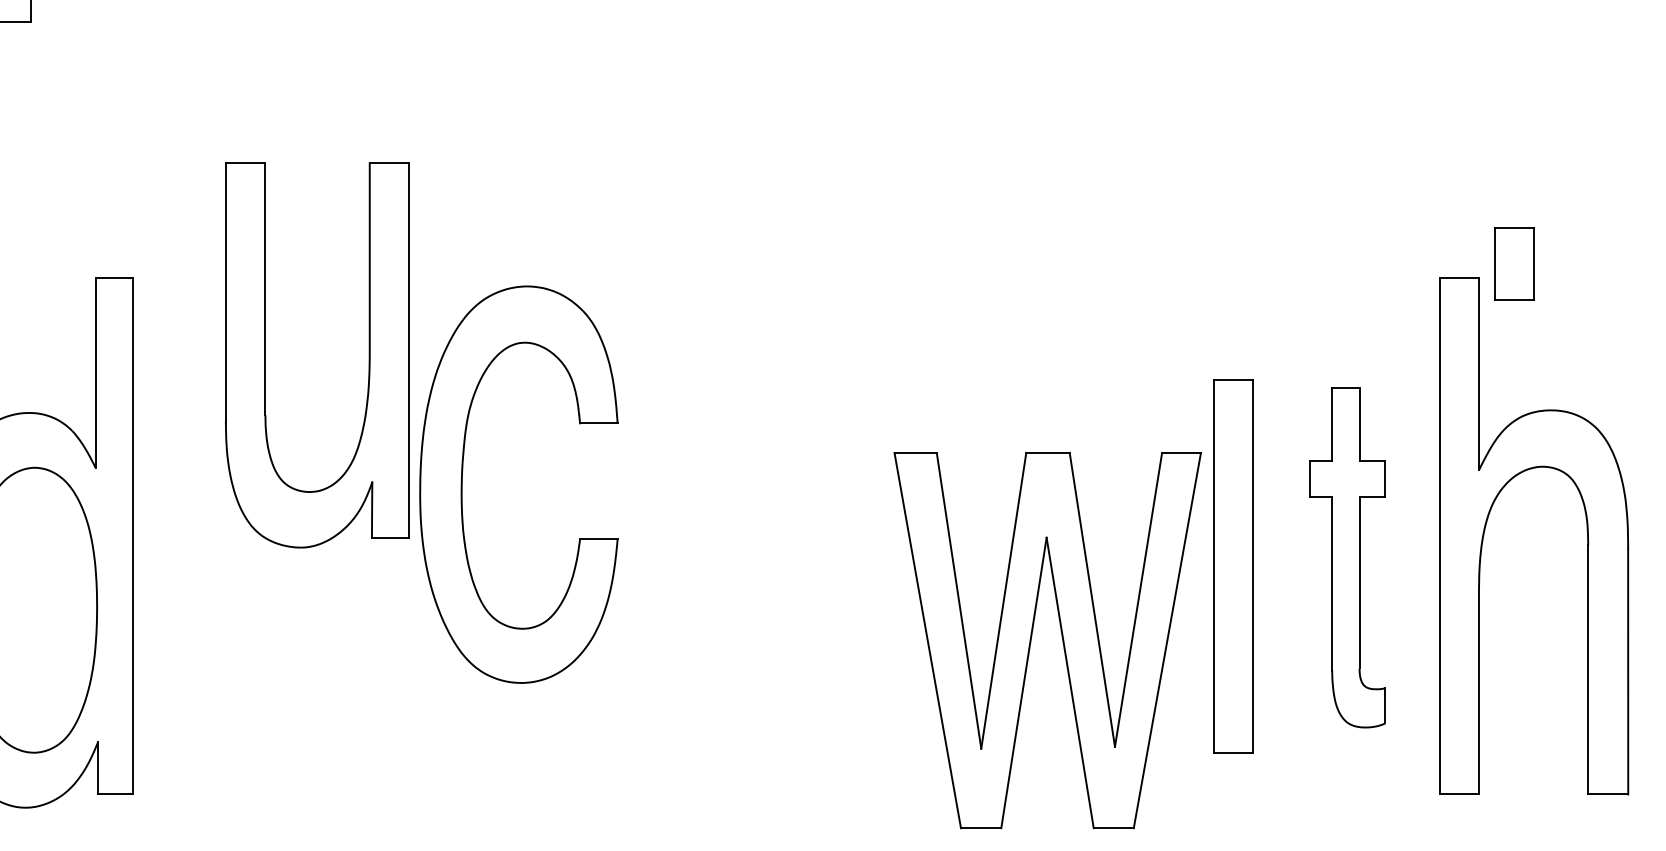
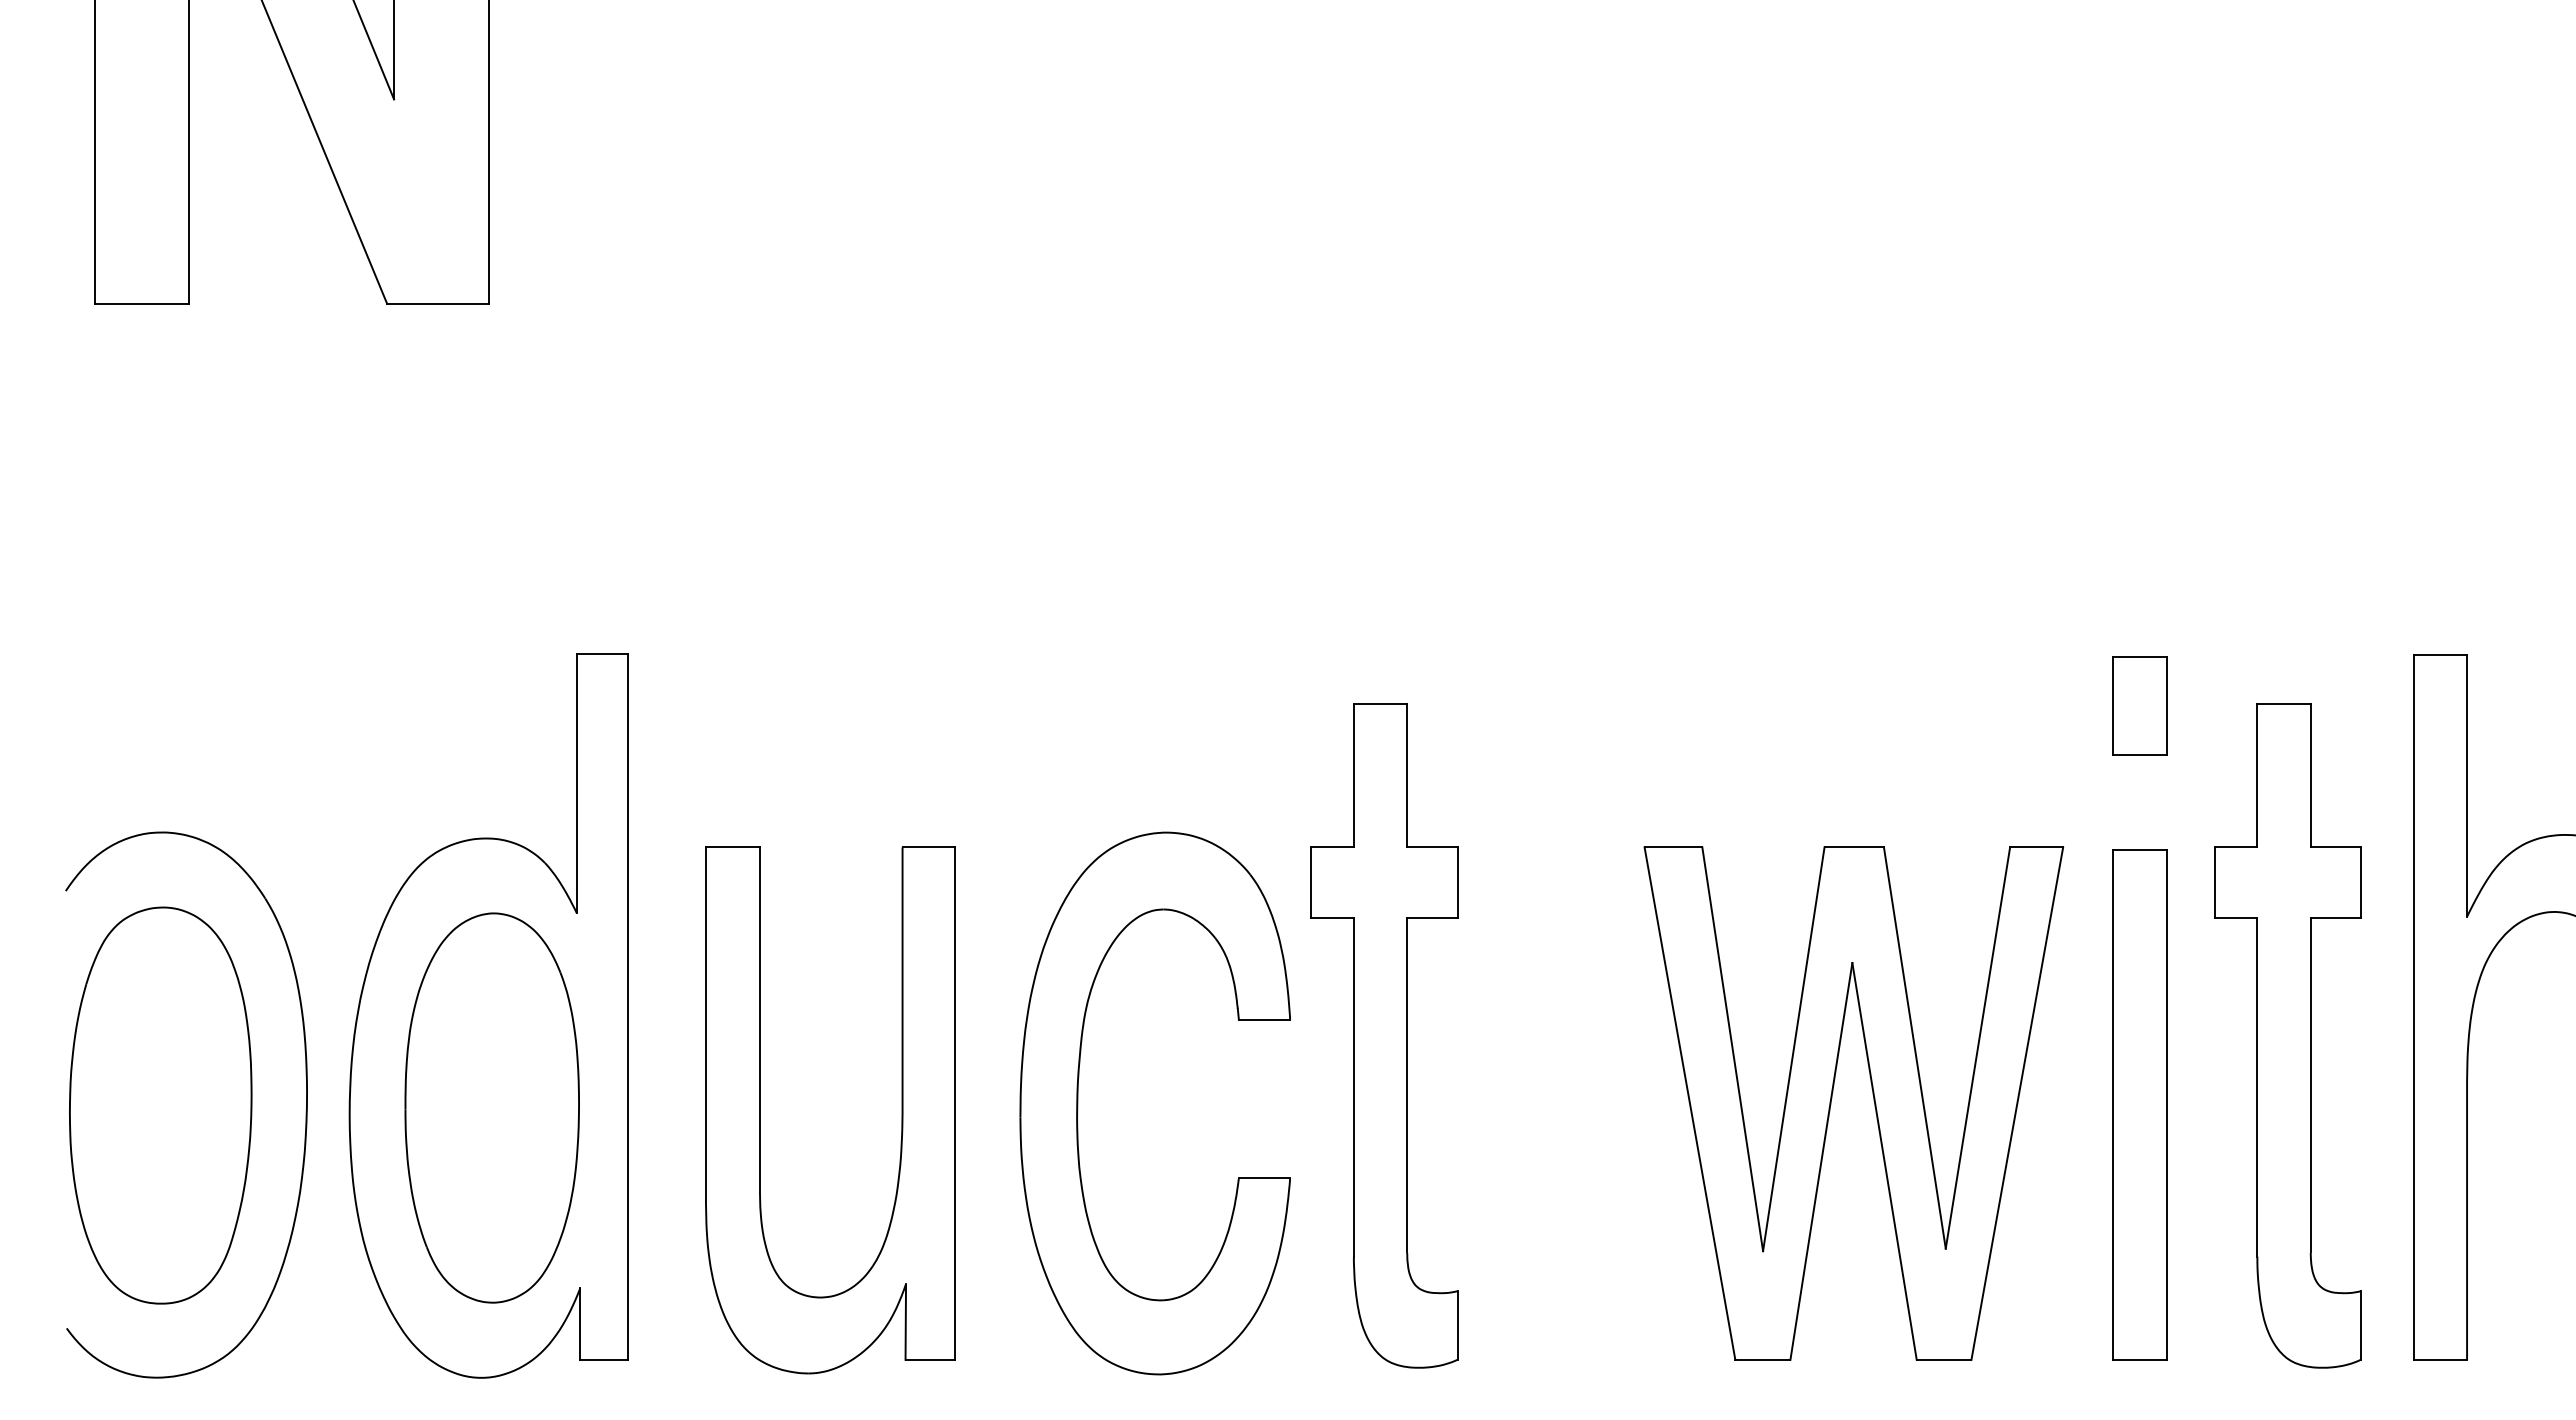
part: (1514, 263) -> (2139, 705), moved
part: (265, 355) -> (760, 1110), moved
part: (462, 484) -> (1078, 1103), moved
part: (686, 557) -> (1384, 1035), added
part: (1347, 557) -> (2287, 1035), size x1.43
part: (1233, 565) -> (2139, 1104), moved
part: (1062, 639) -> (1873, 1101), moved

